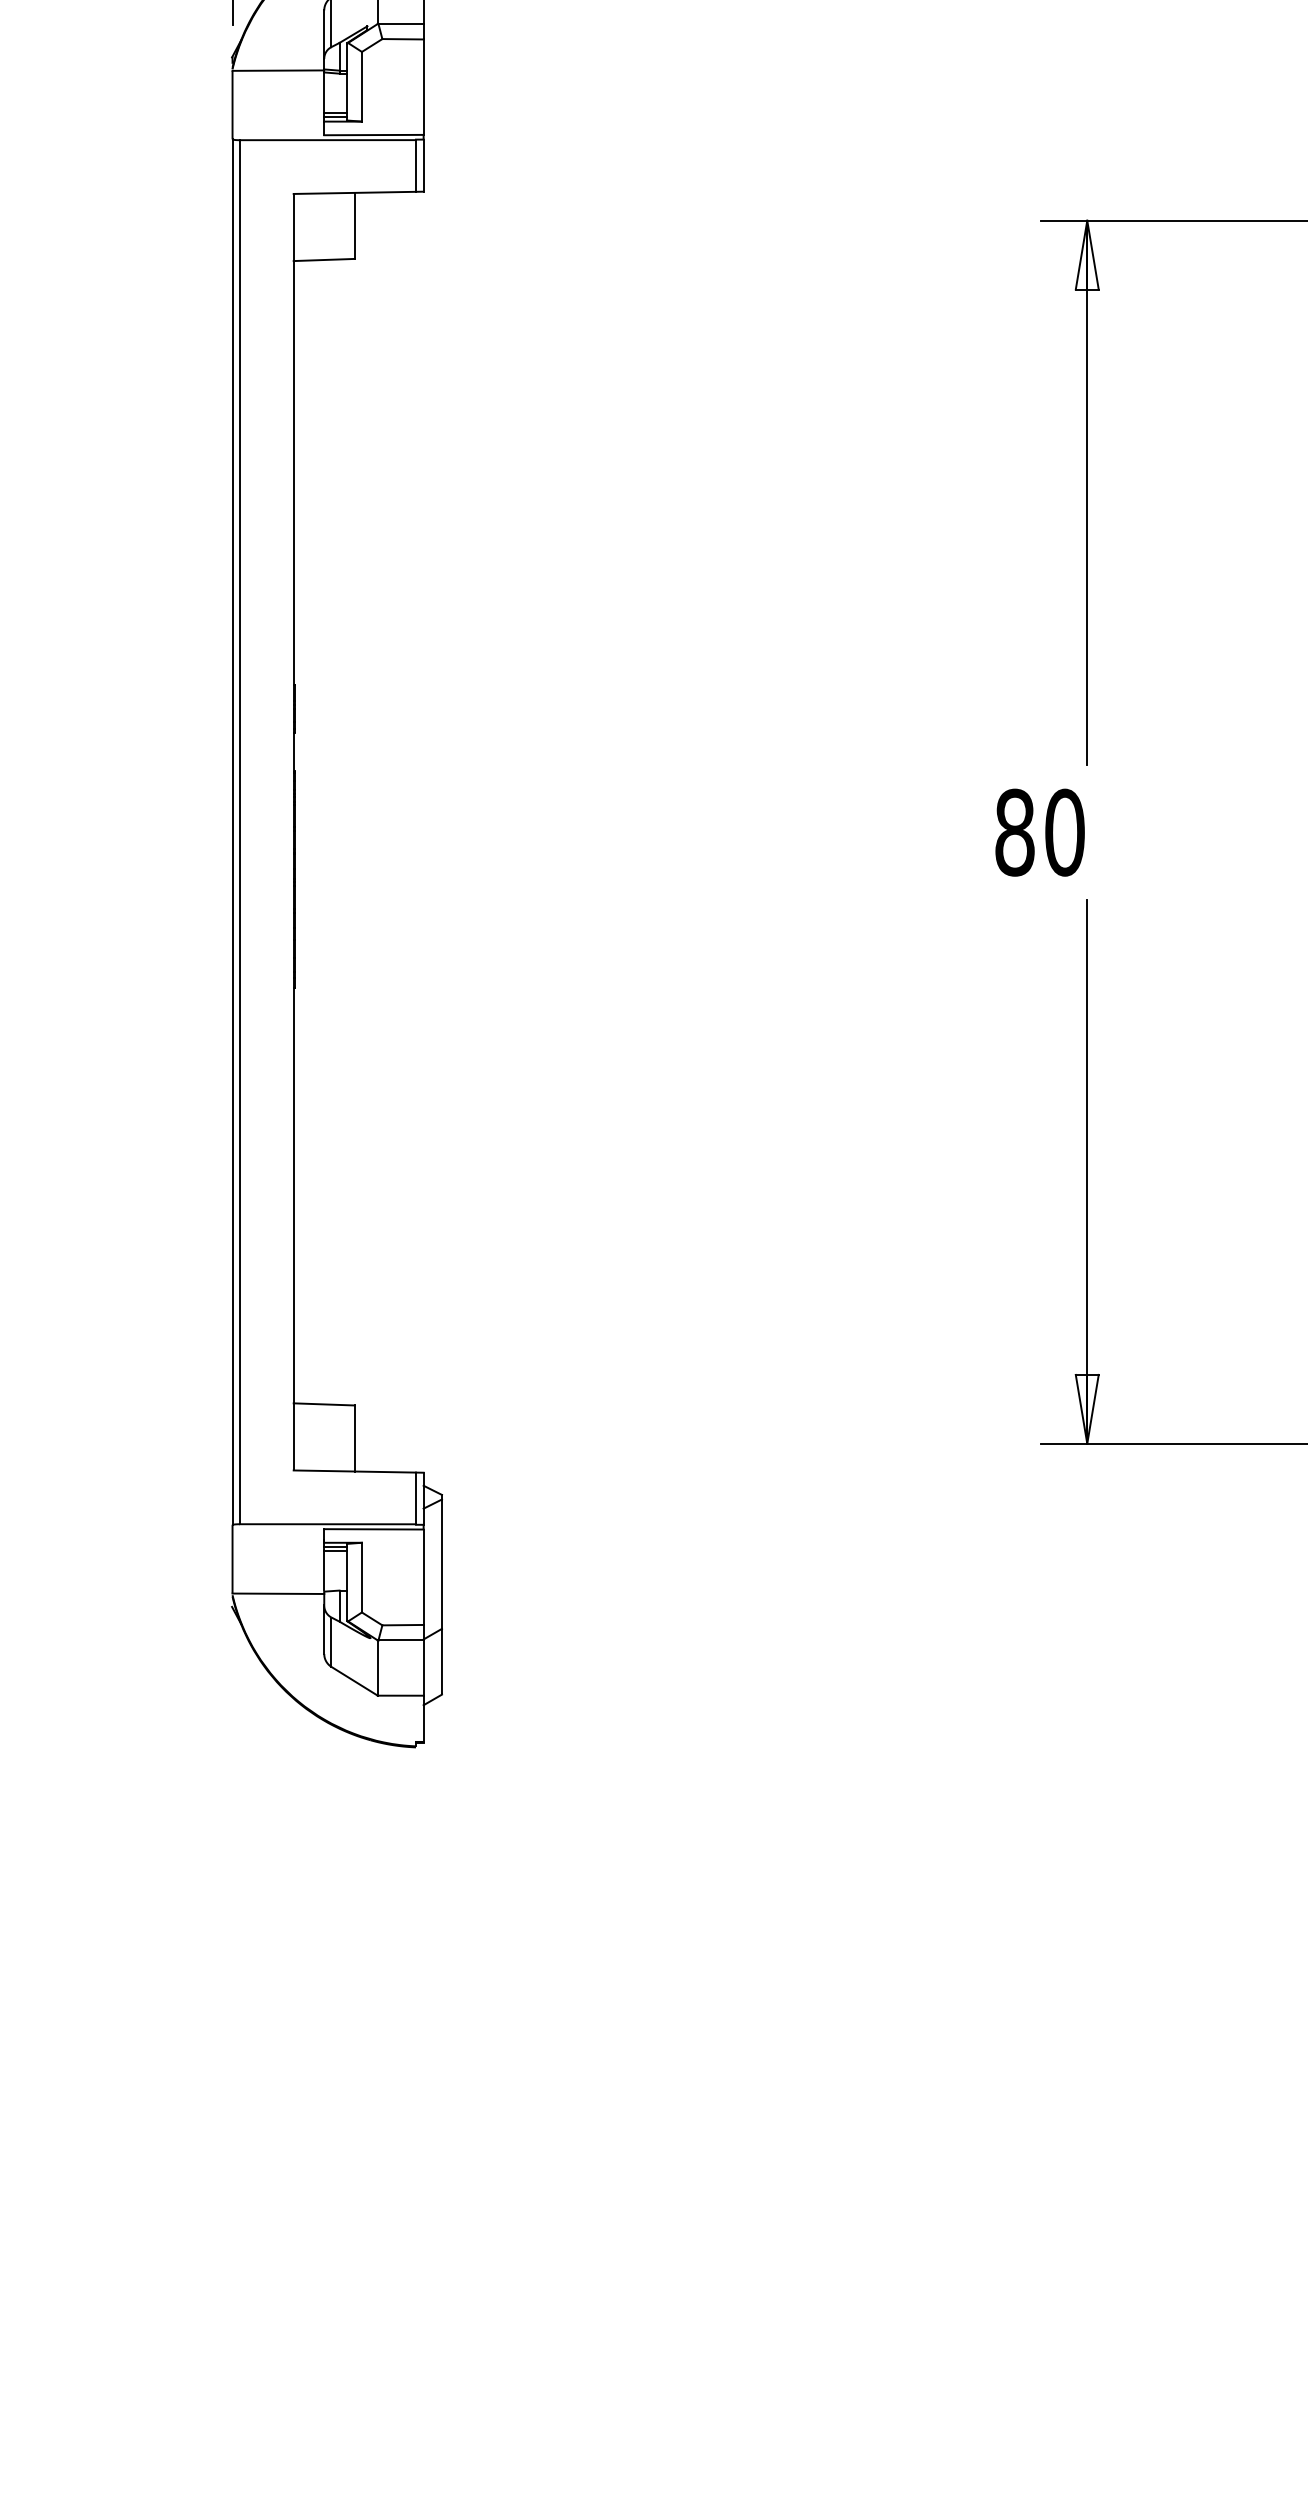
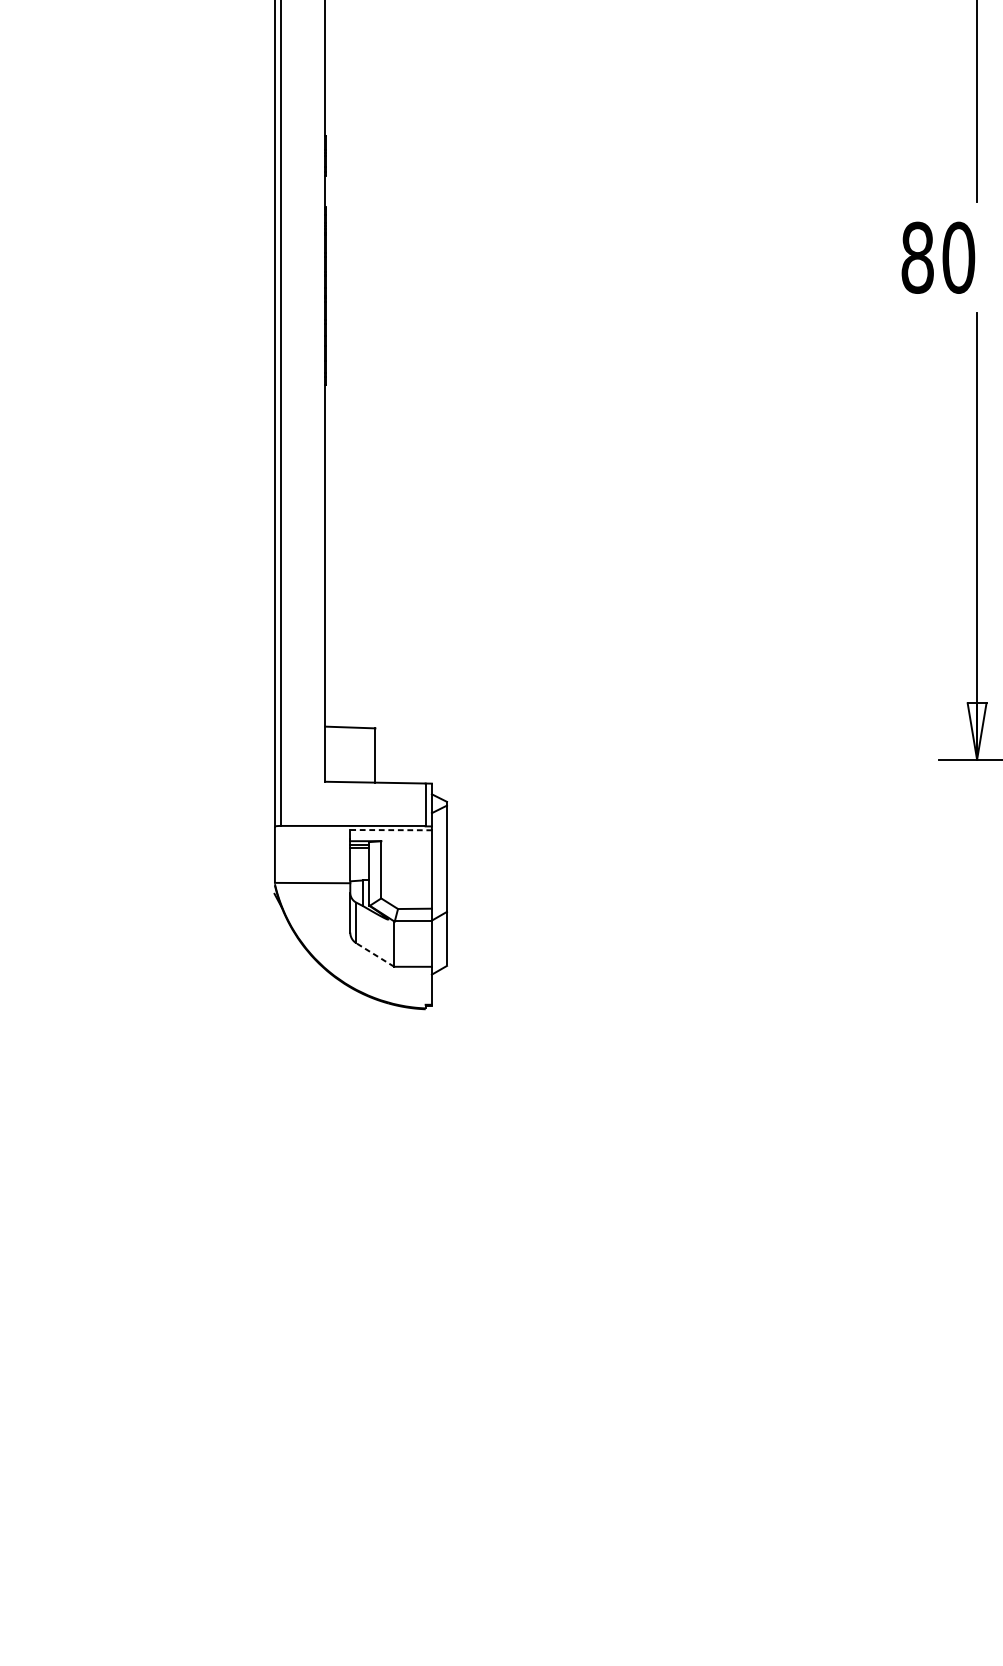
line: (373, 1529) -> (390, 830), solid -> dashed
line: (354, 1681) -> (375, 955), solid -> dashed

